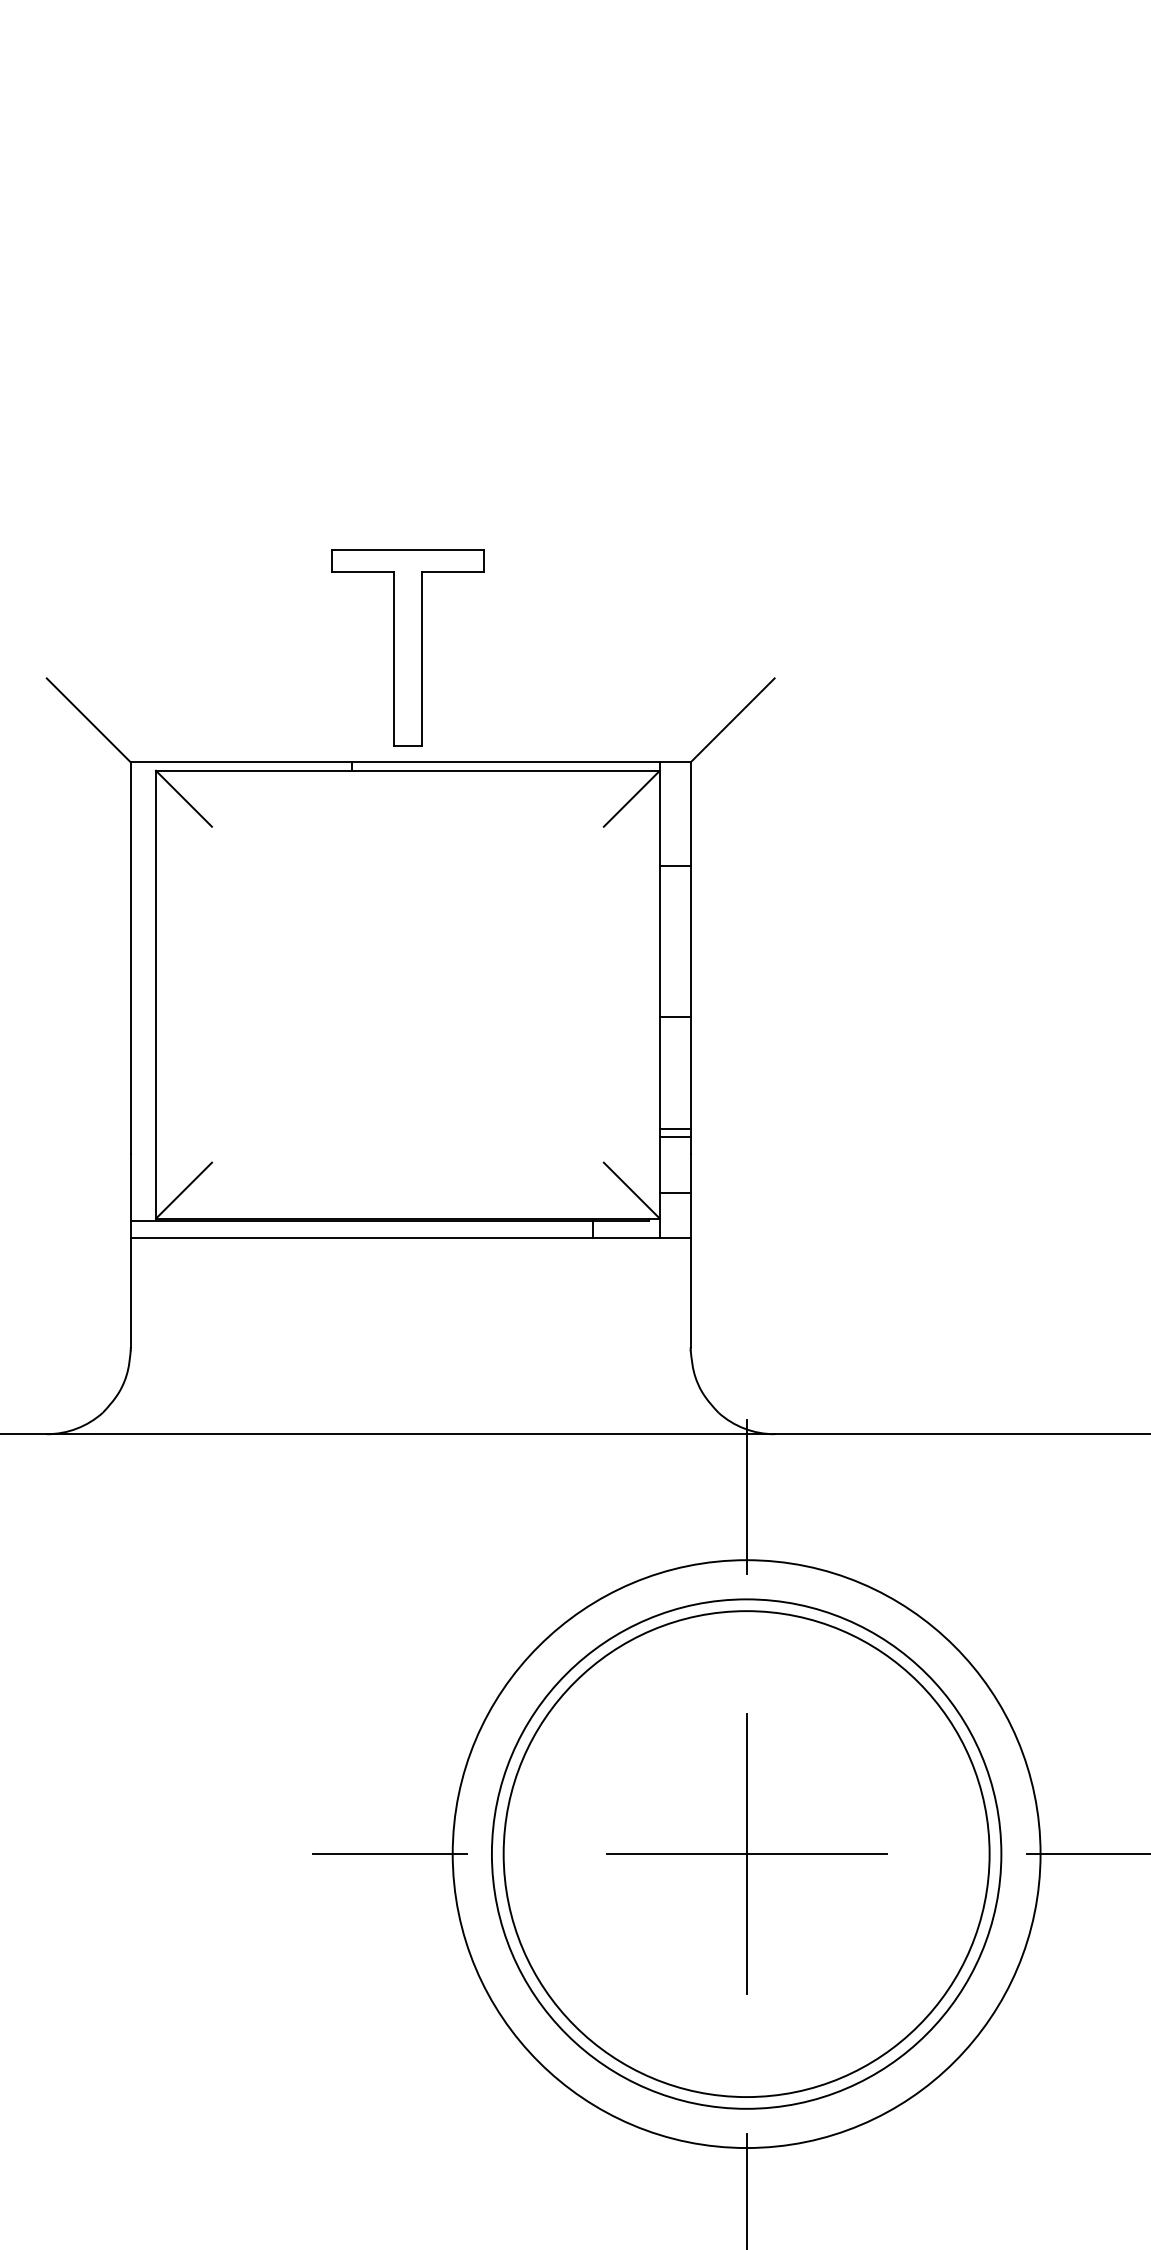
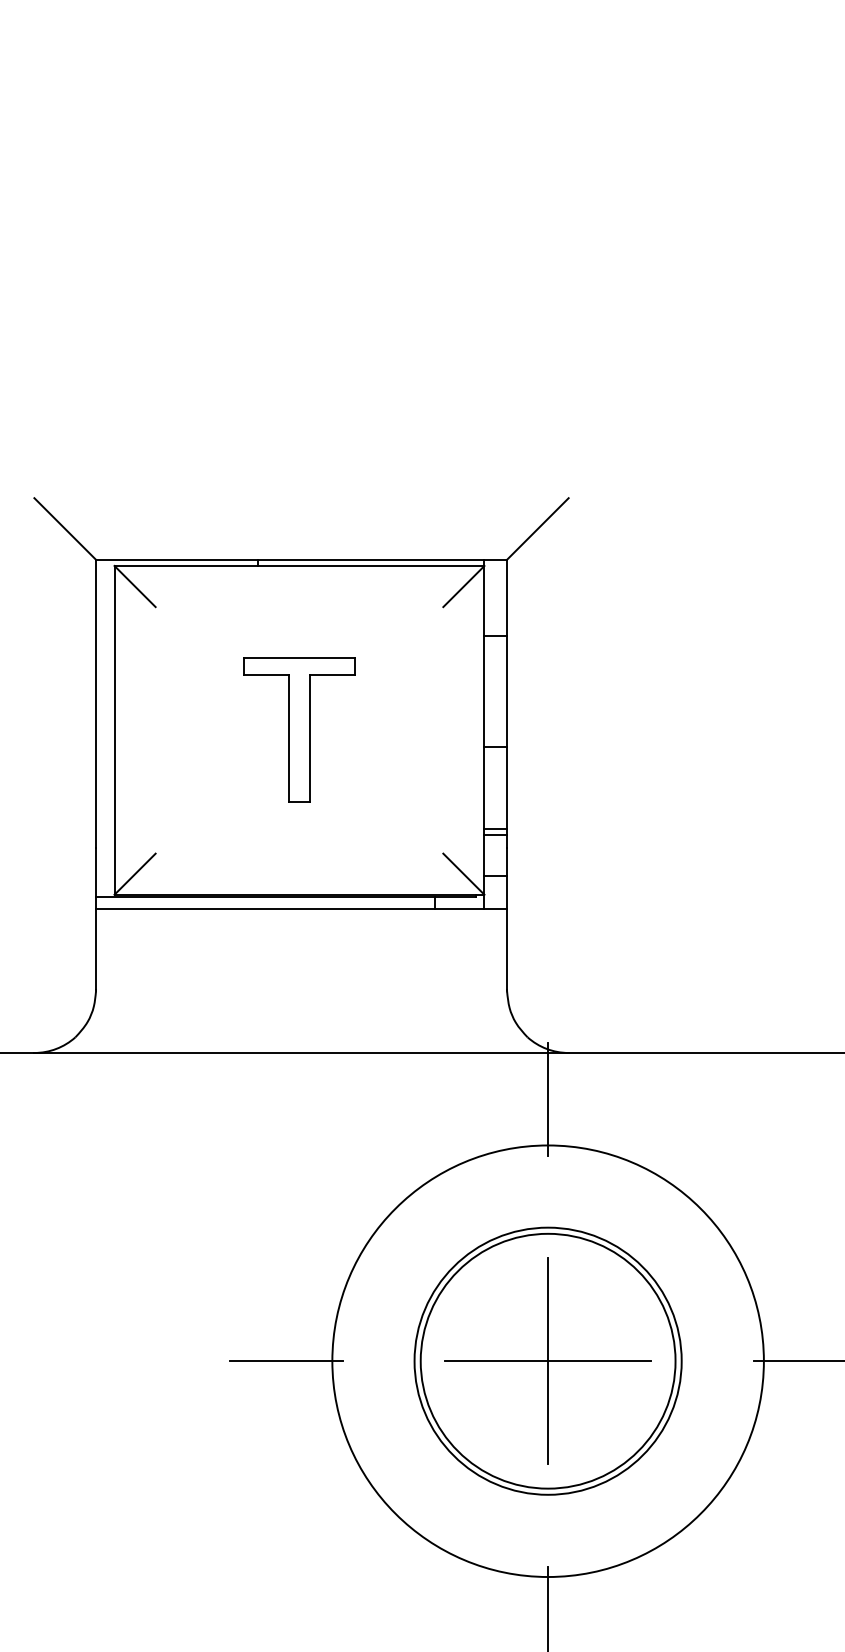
part: (407, 647) -> (299, 730), moved
circle: (746, 1853) -> (548, 1360), size x0.71
circle: (746, 1854) -> (548, 1361), size x0.71

